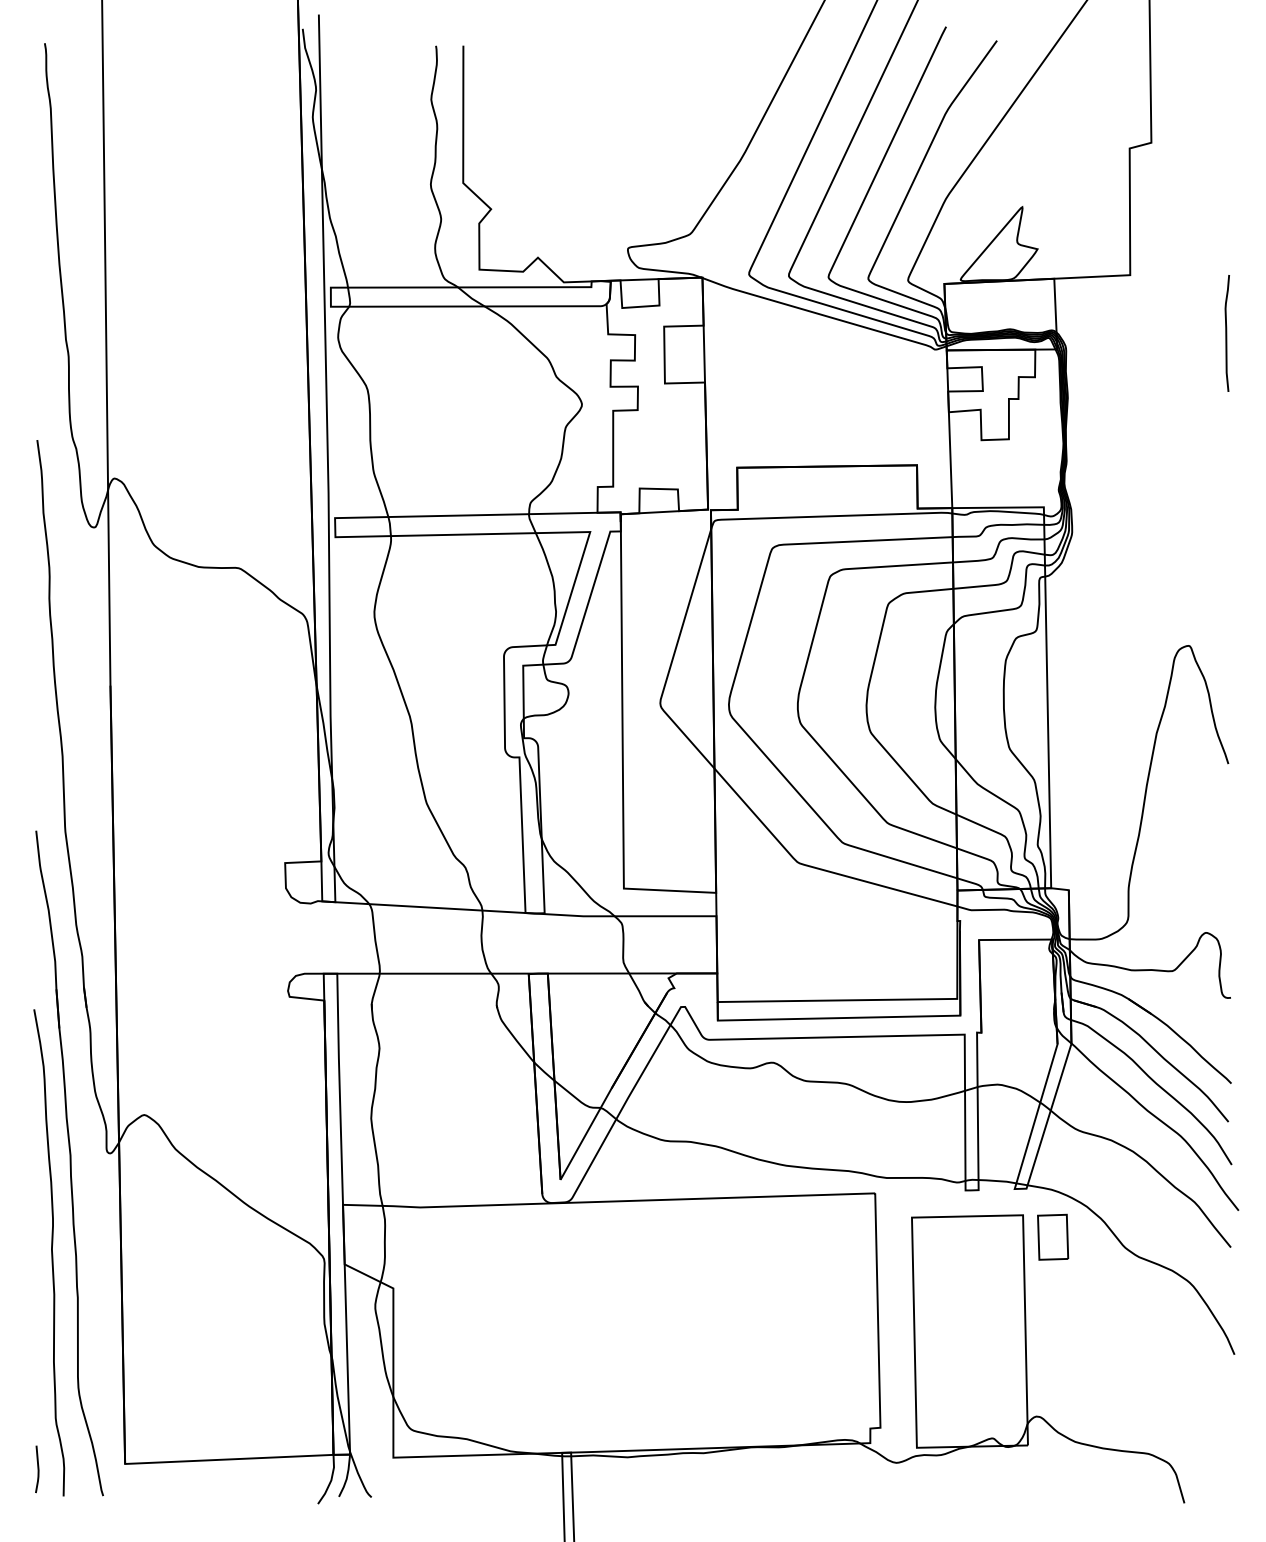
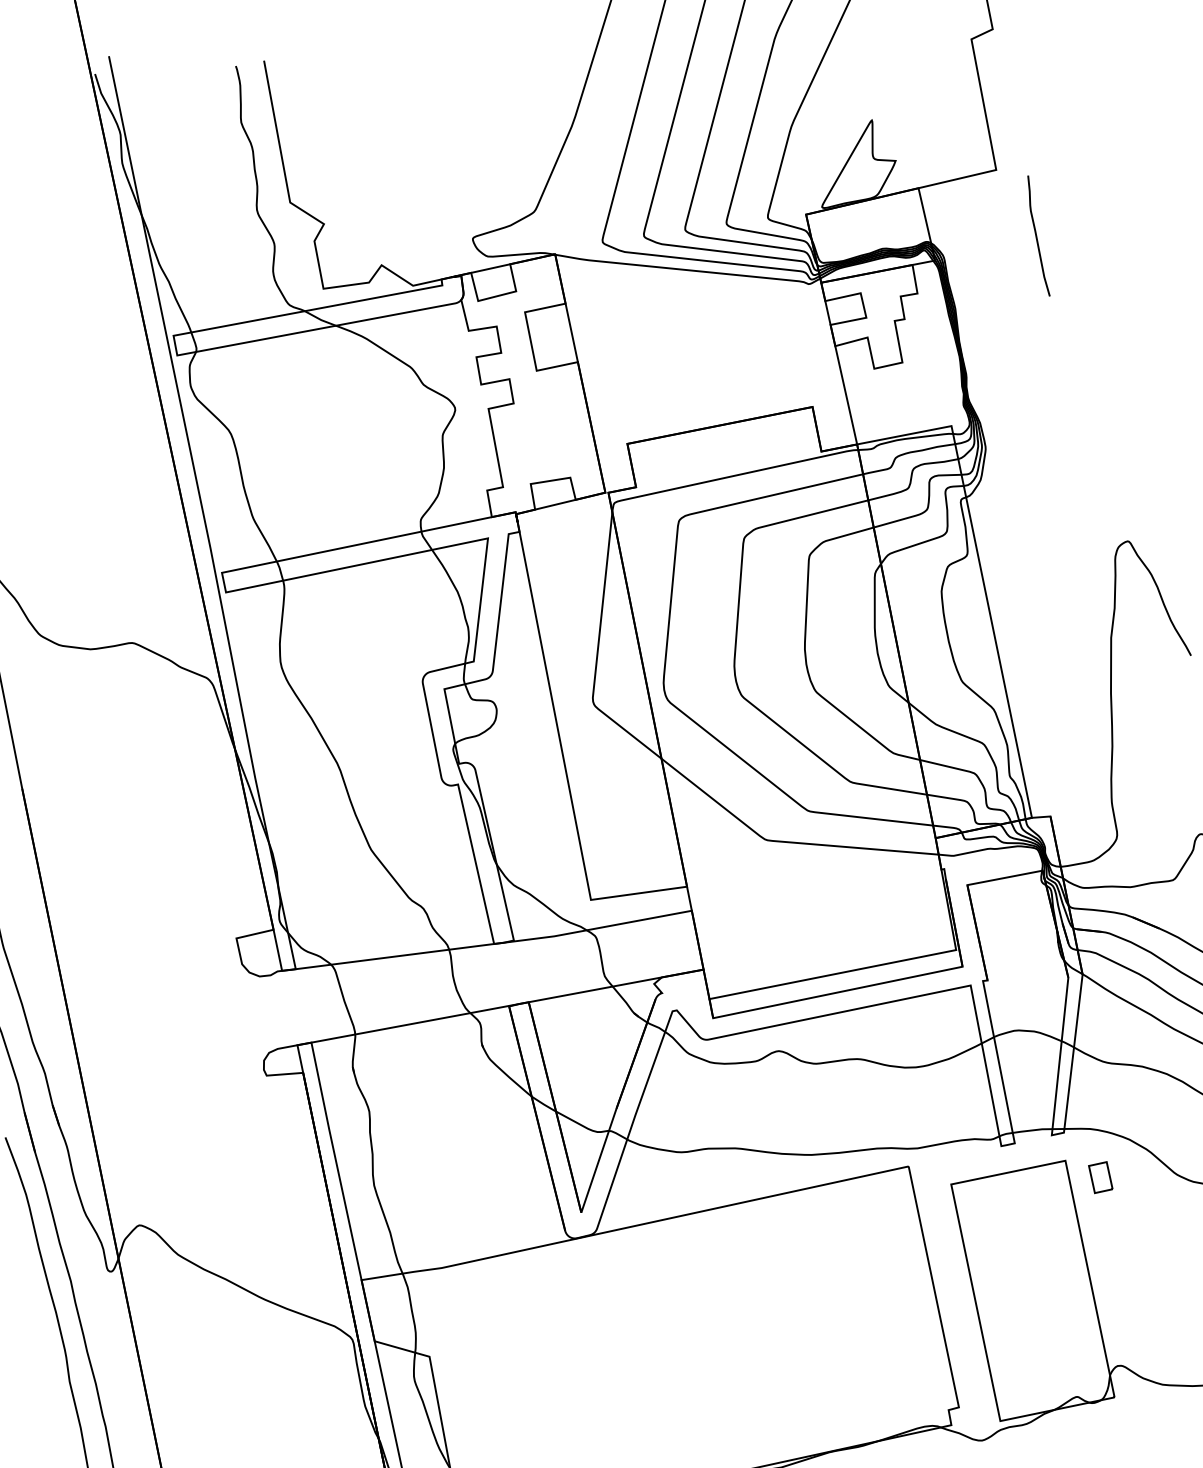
curve: (1226, 333) -> (1036, 236), moved
part: (1053, 1236) -> (1100, 1176), size x0.6

